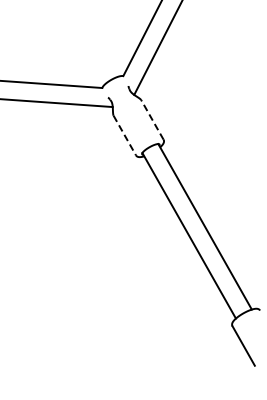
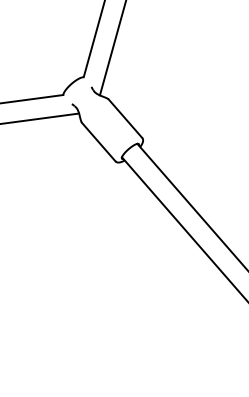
line: (152, 119) -> (125, 118), dashed -> solid
line: (124, 135) -> (98, 142), dashed -> solid

